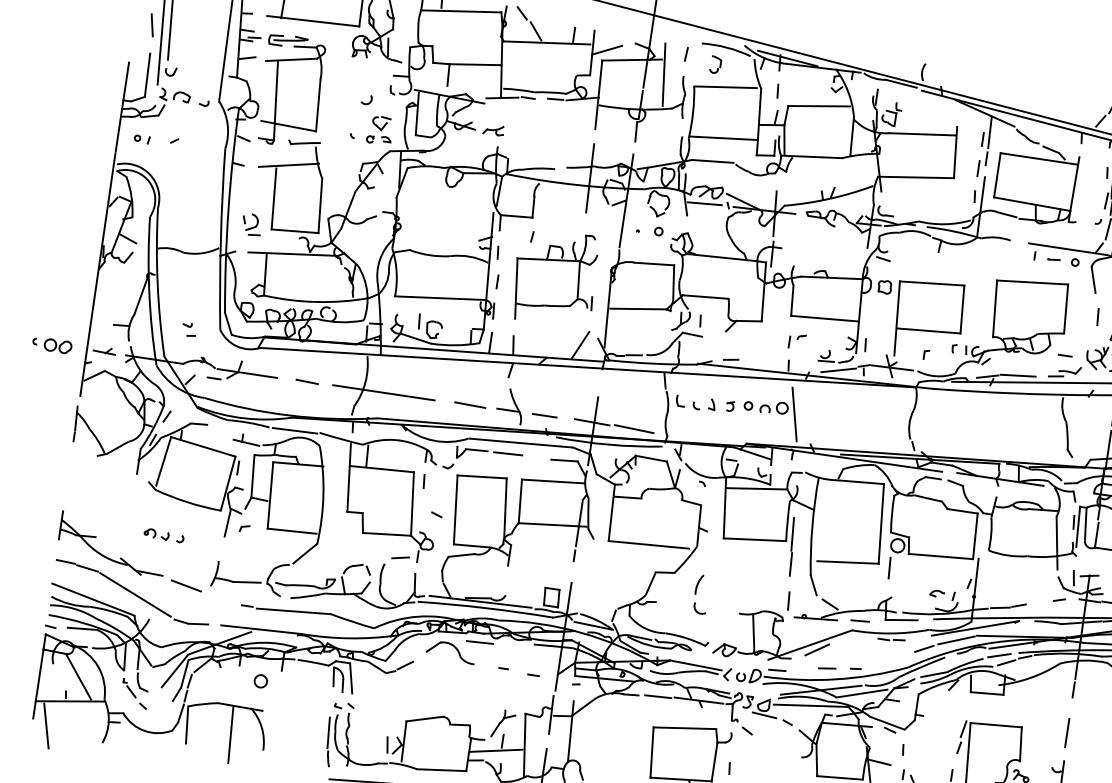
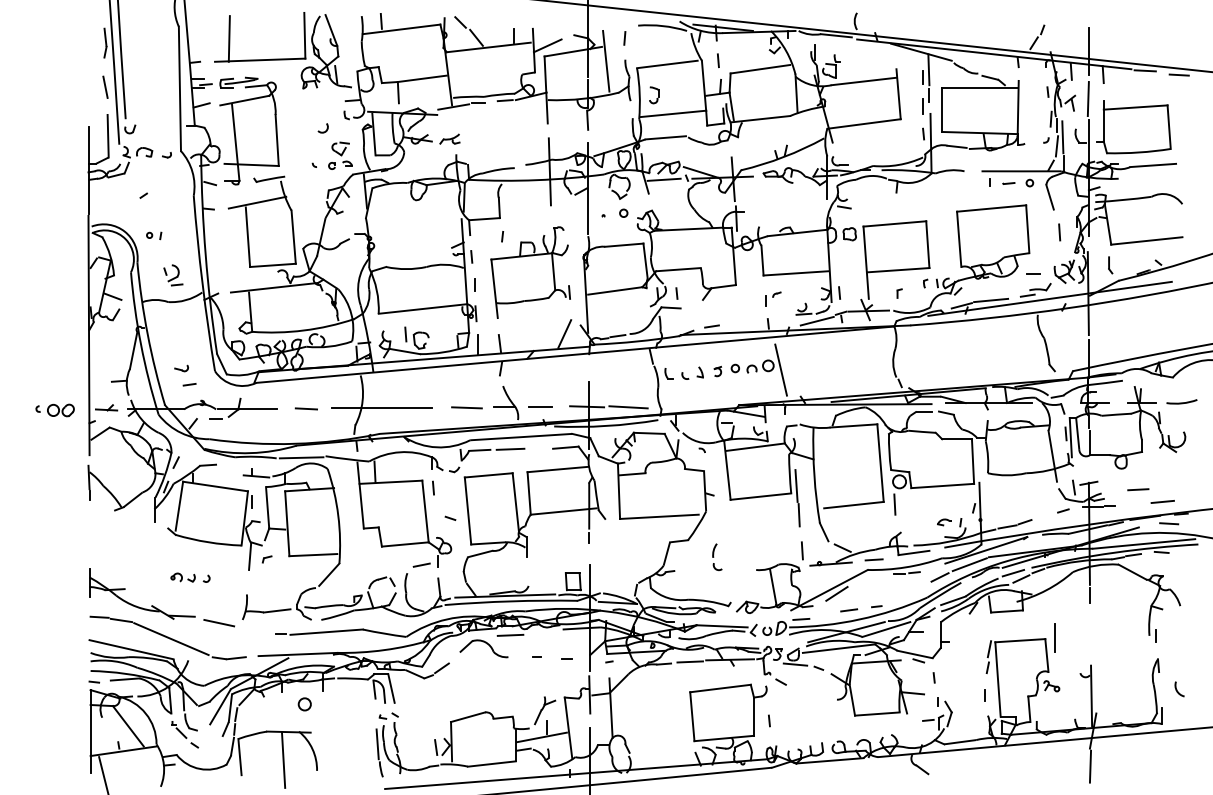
part: (715, 65) -> (654, 95), moved
part: (142, 139) -> (154, 235), moved
part: (252, 224) -> (173, 275), moved
part: (188, 329) -> (184, 375), size x1.6
part: (701, 593) -> (717, 556), size x0.7
line: (1066, 732) -> (1054, 637), moved

